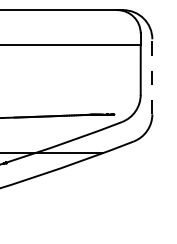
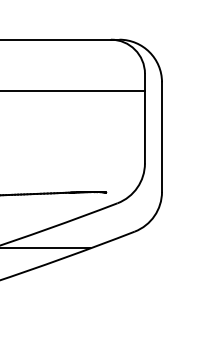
line: (152, 76) -> (162, 136), dashed -> solid

